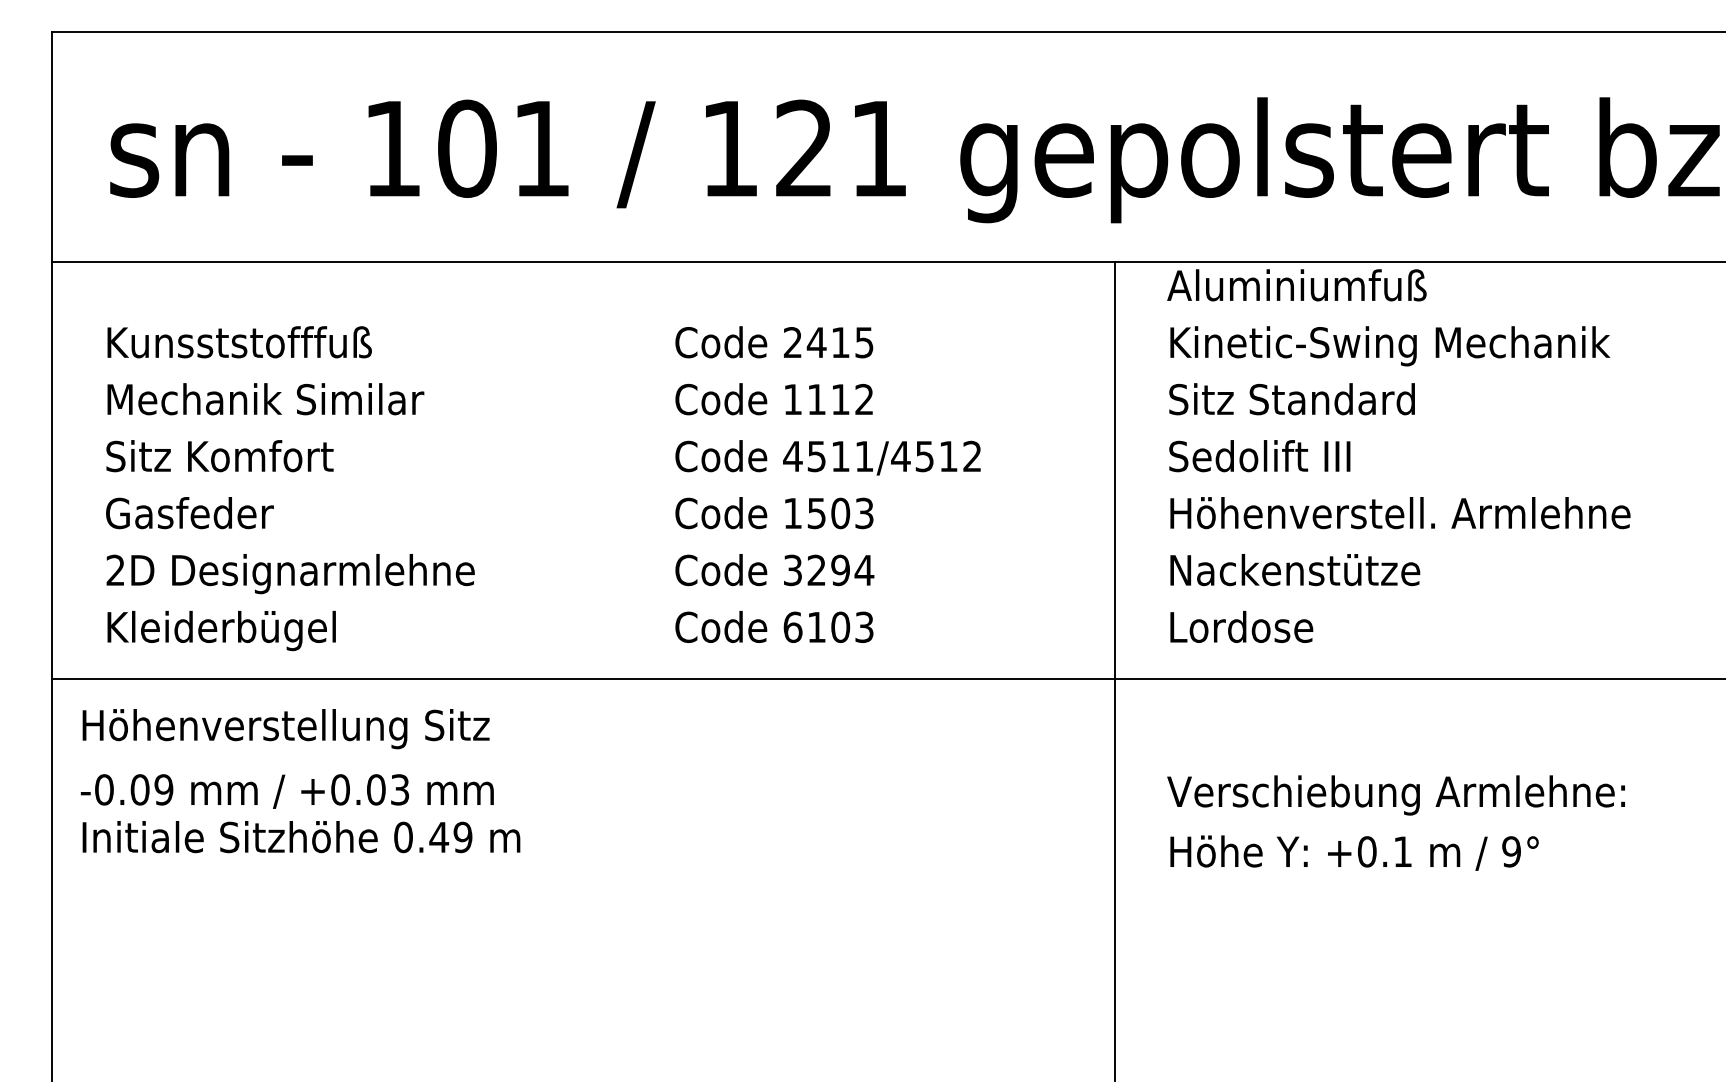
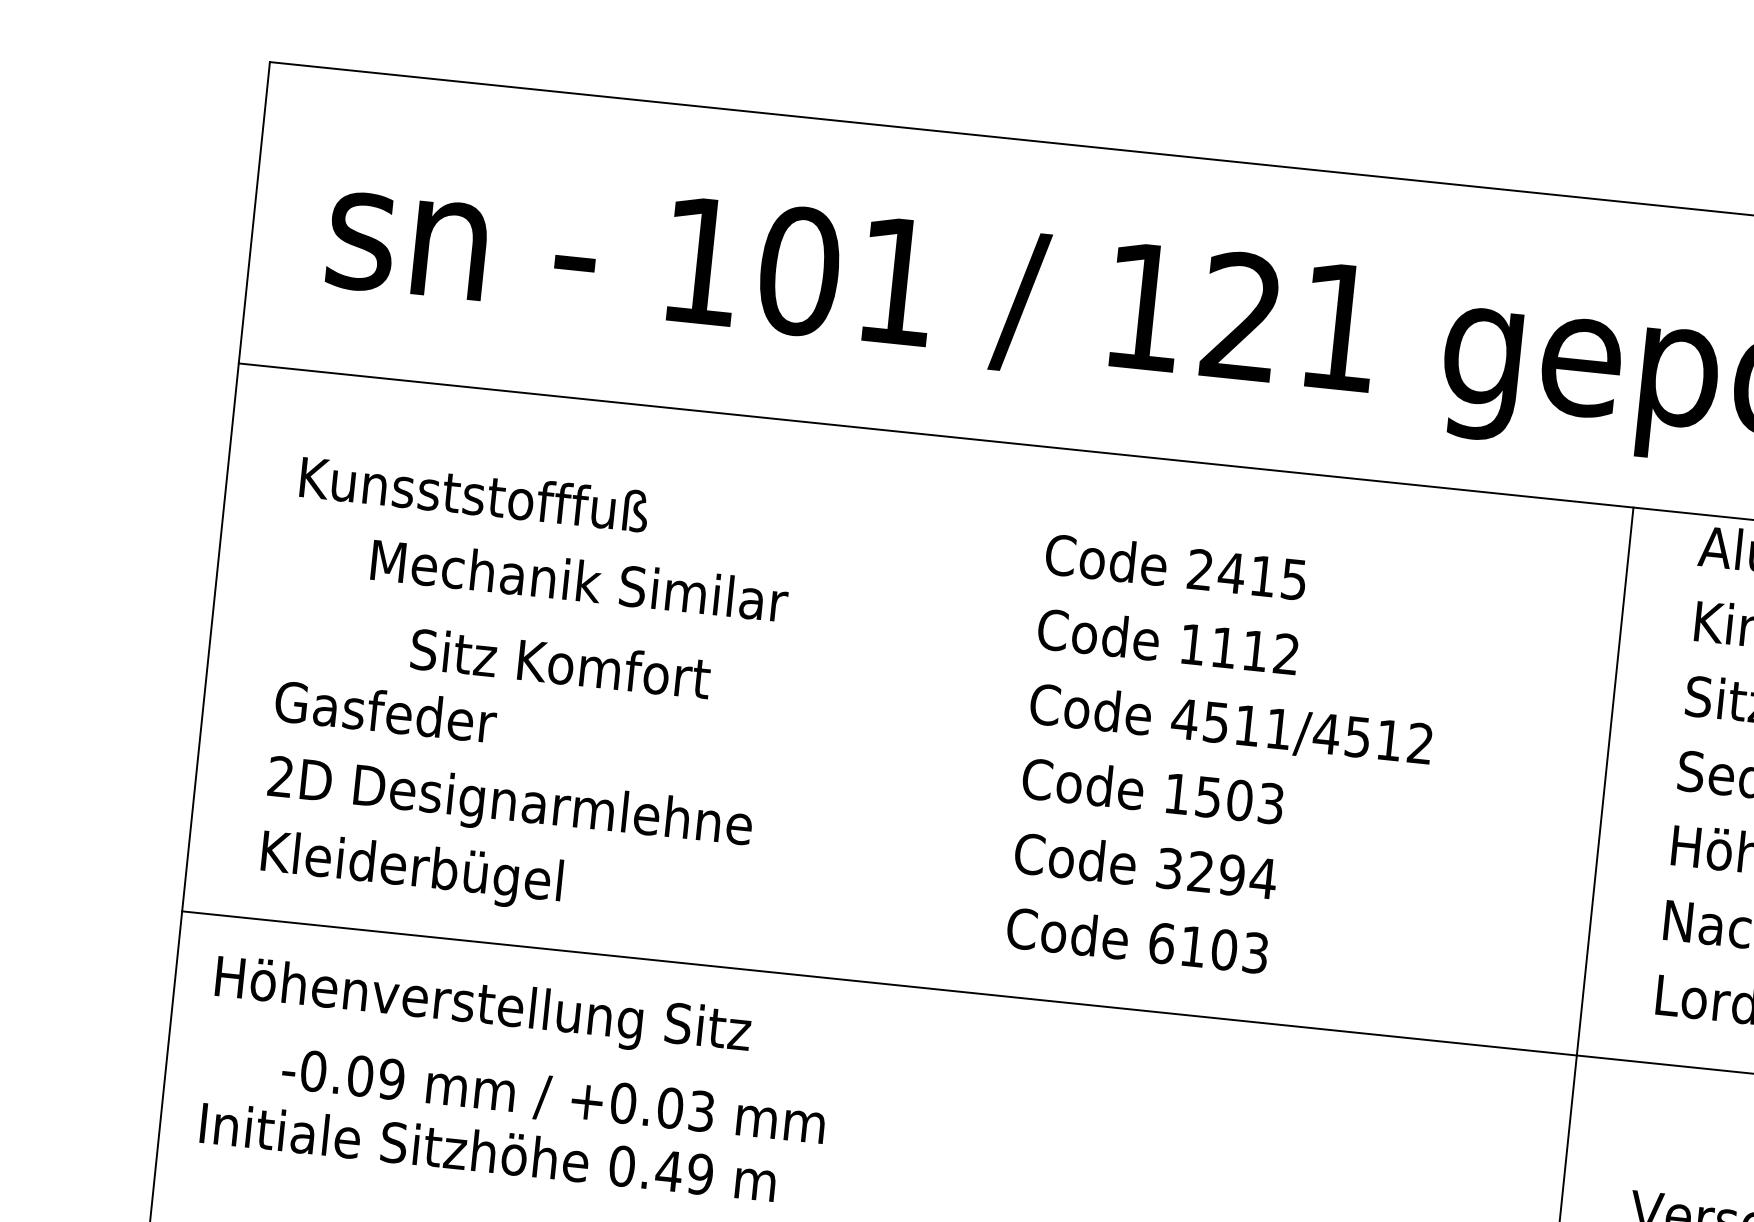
text: (265, 399) -> (579, 581), moved
text: (219, 456) -> (560, 663), moved
text: (286, 791) -> (552, 1098), moved

